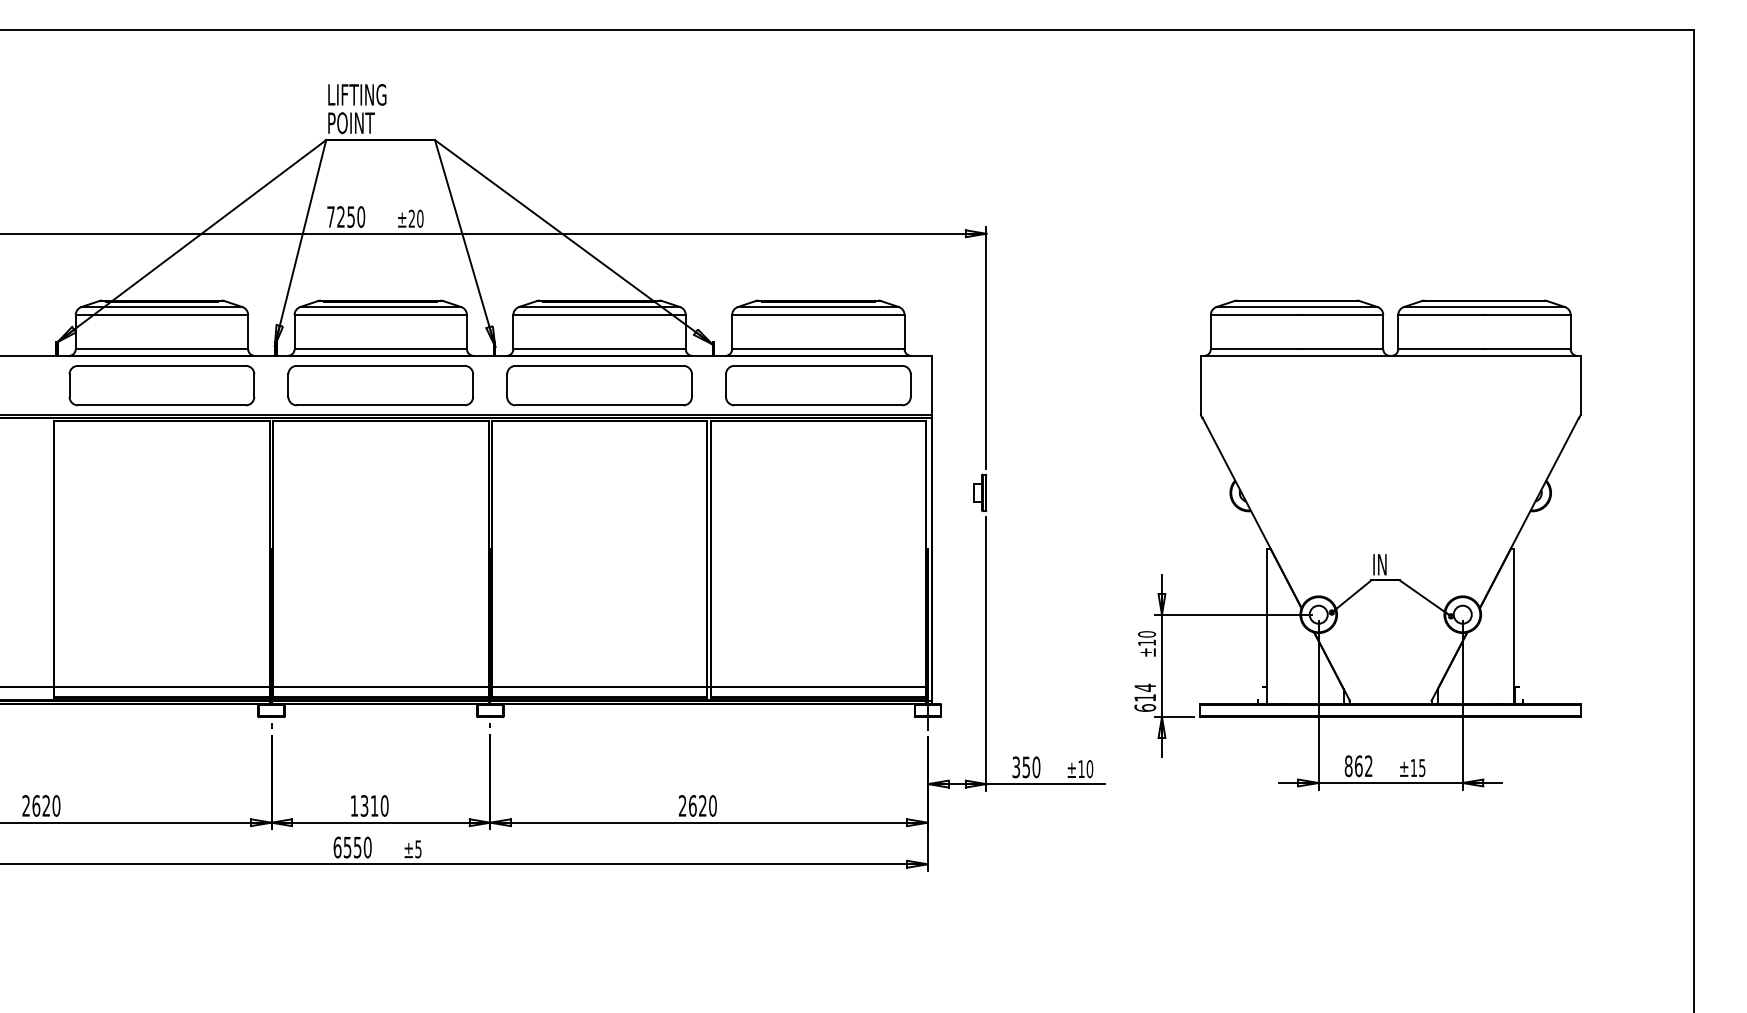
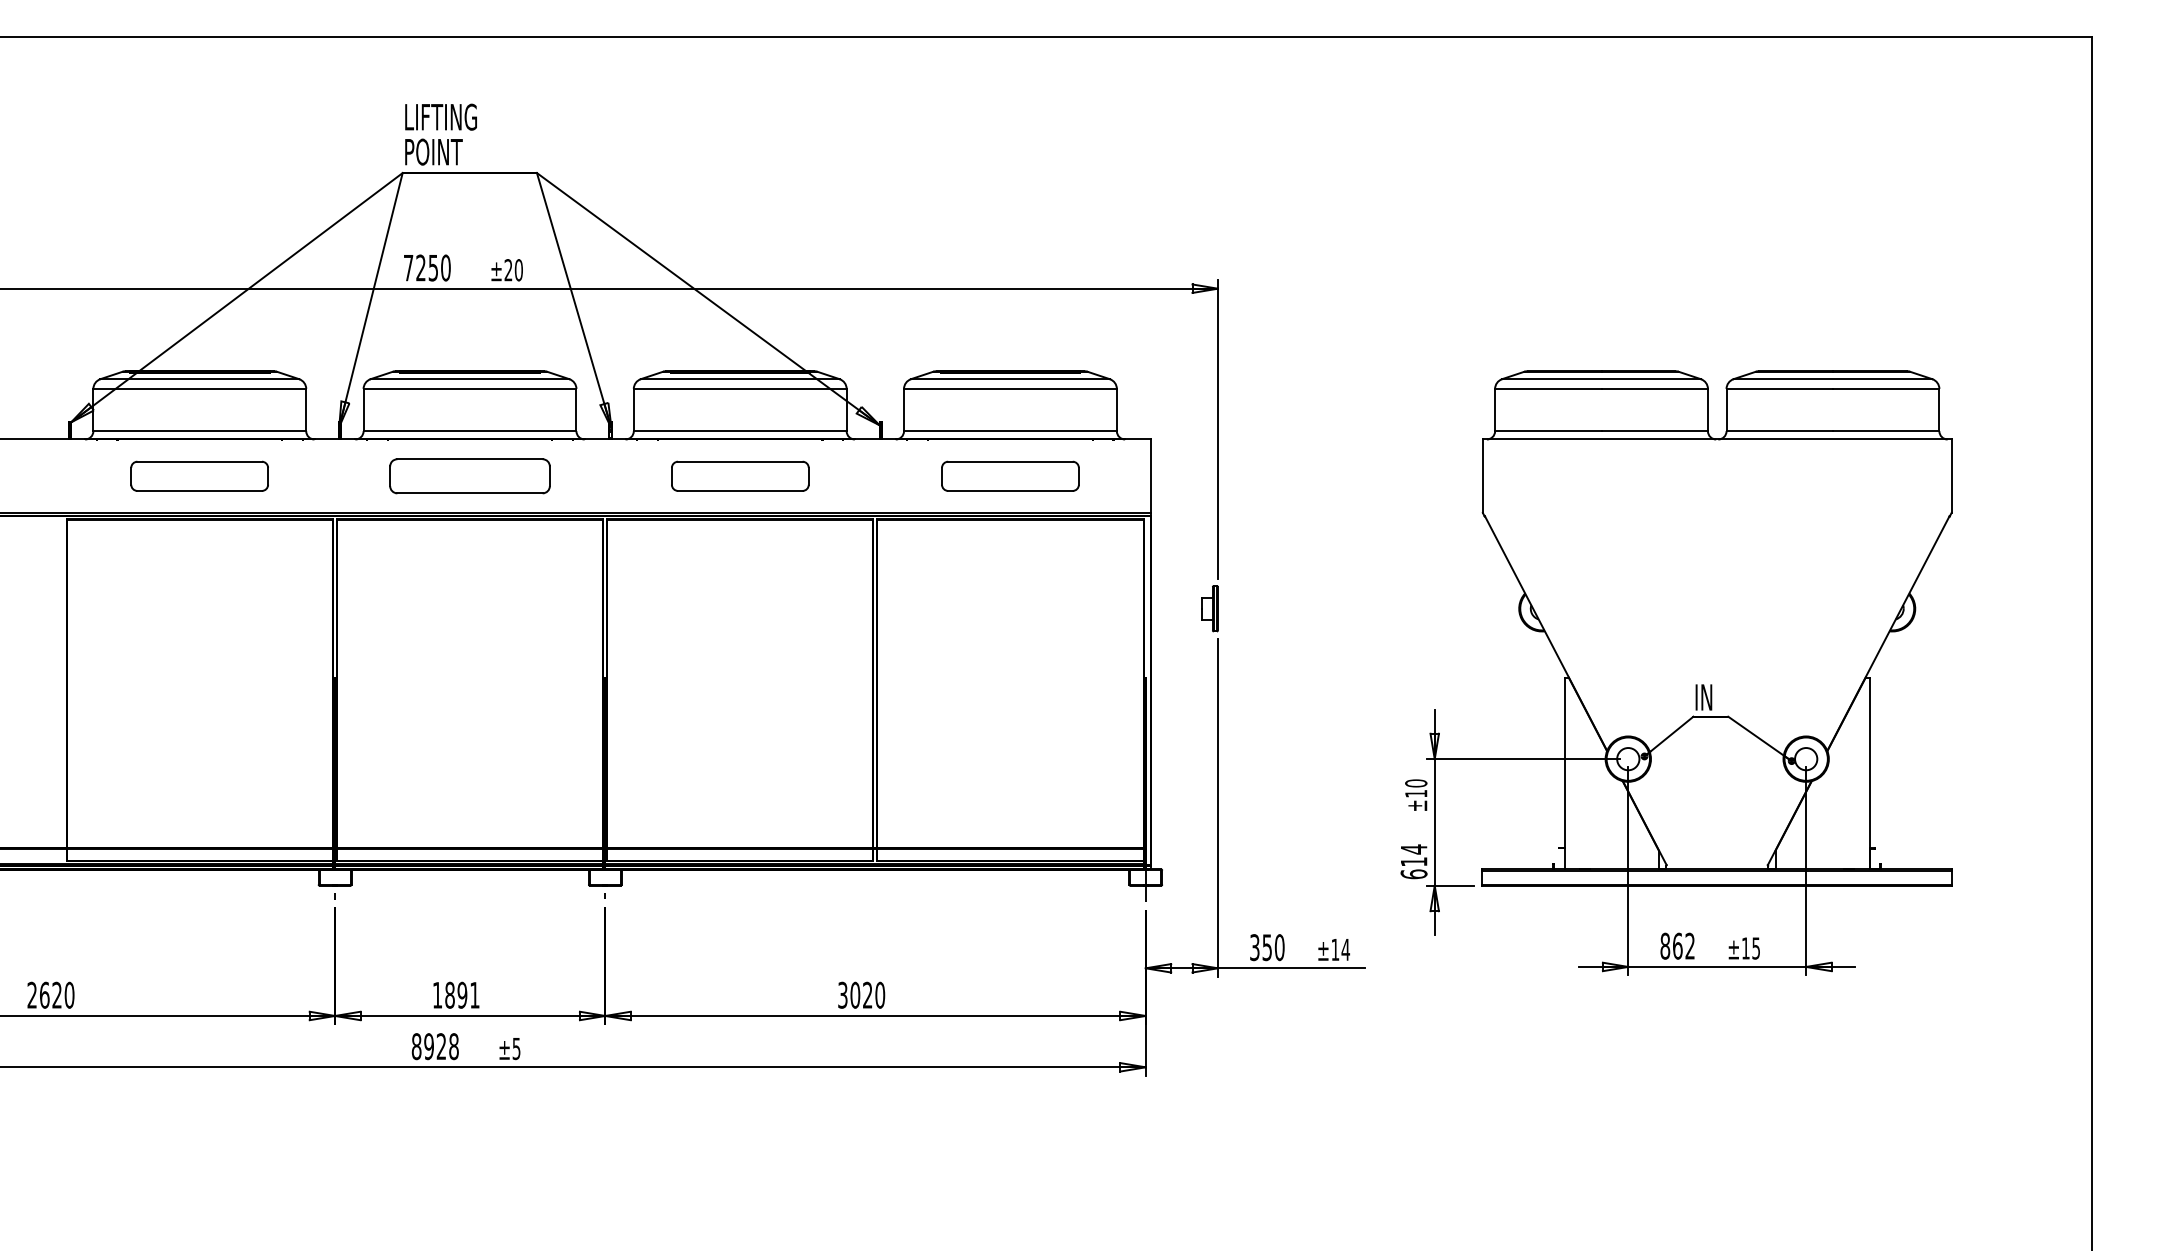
part: (161, 385) -> (199, 476), size x0.6
part: (380, 385) -> (469, 476), size x0.7
part: (599, 385) -> (740, 476), size x0.6
part: (818, 385) -> (1010, 476), size x0.6
text: (1089, 768) -> (1345, 949), ±10 -> ±14
text: (374, 805) -> (462, 994), 1310 -> 1891
text: (688, 805) -> (849, 994), 2620 -> 3020
text: (351, 847) -> (434, 1046), 6550 -> 8928

